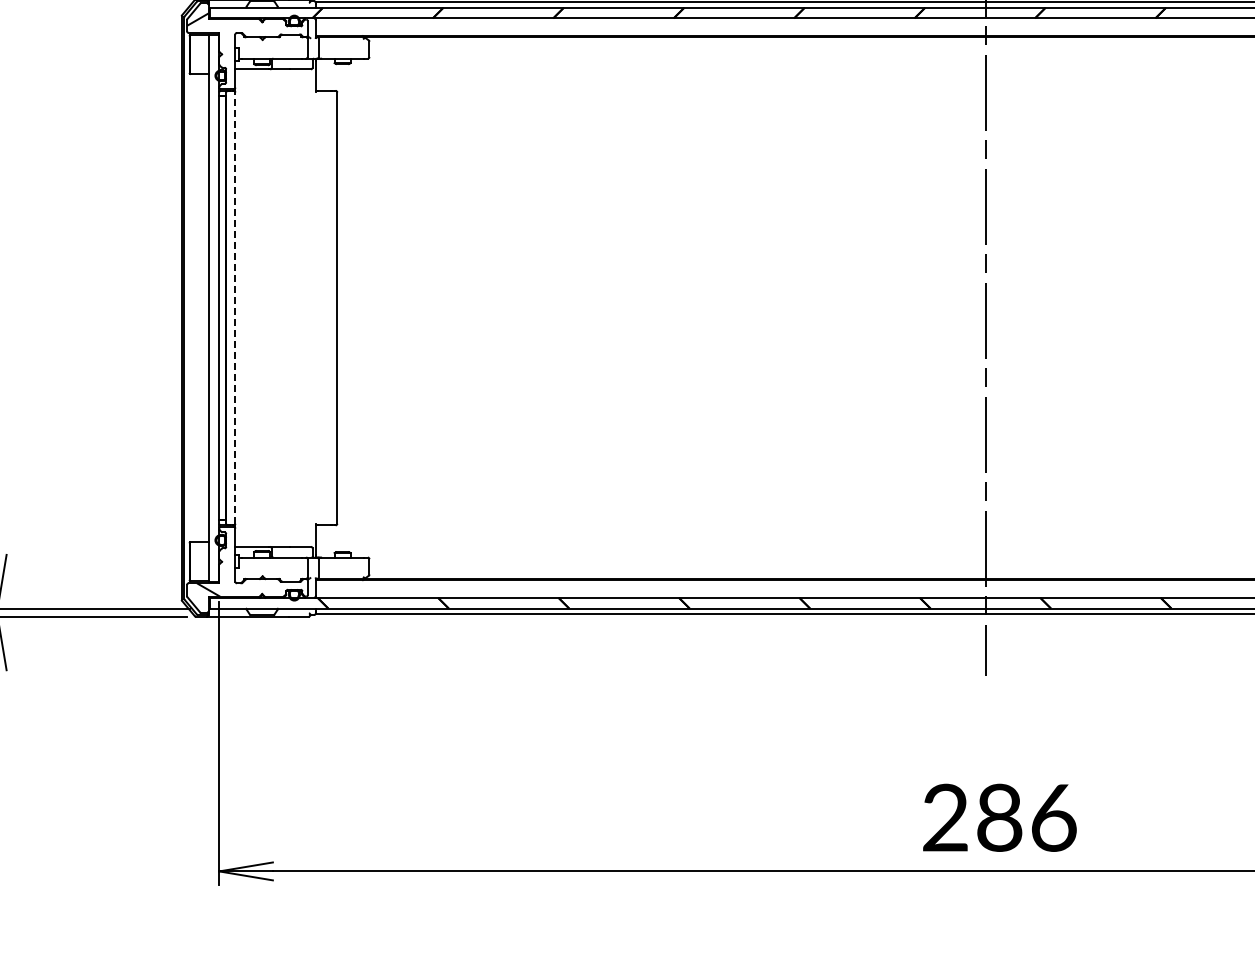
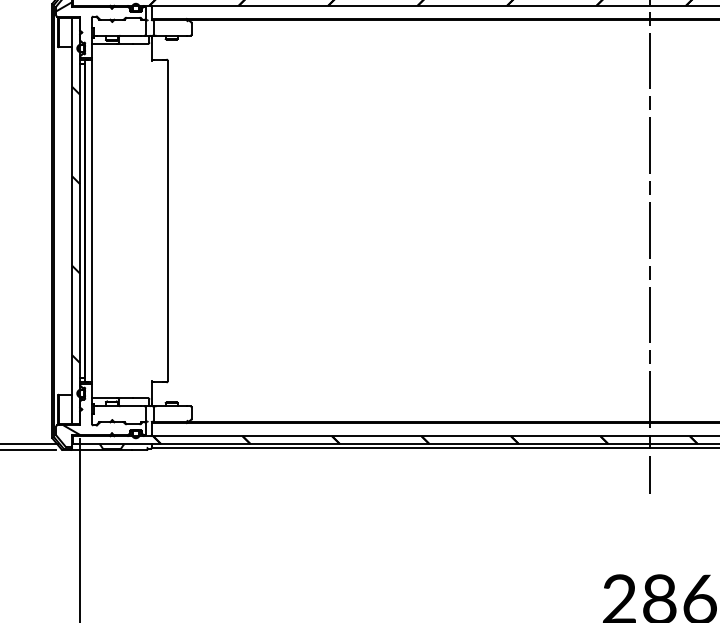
line: (235, 308) -> (92, 221), dashed -> solid
hatch: (213, 313) -> (75, 225), added

